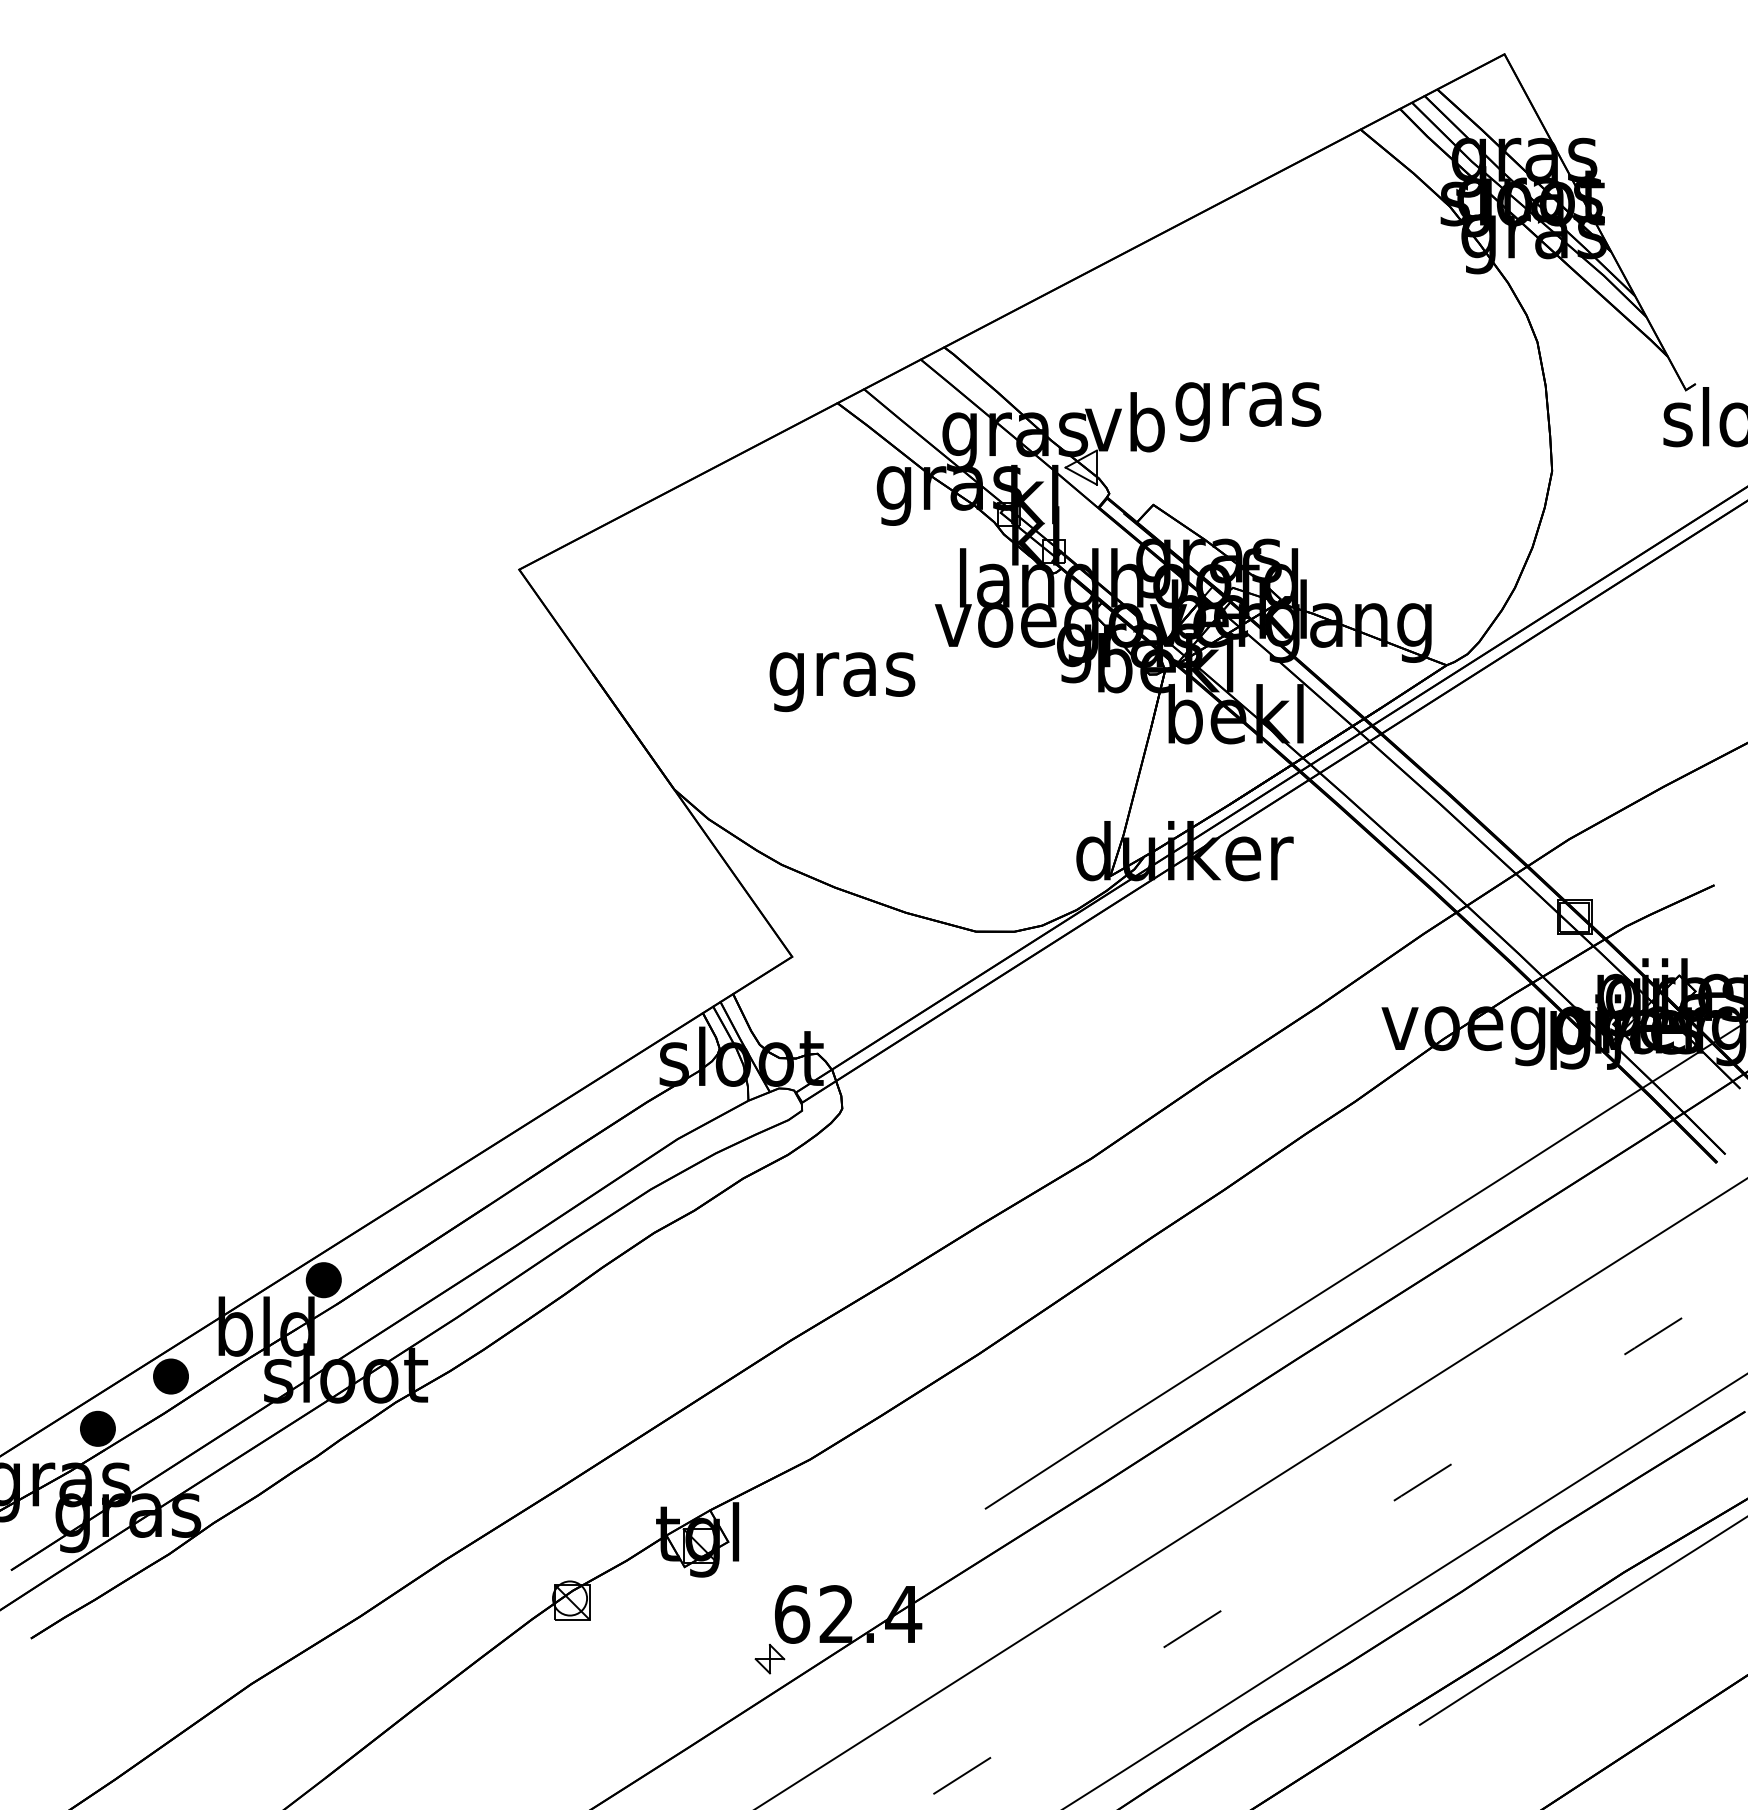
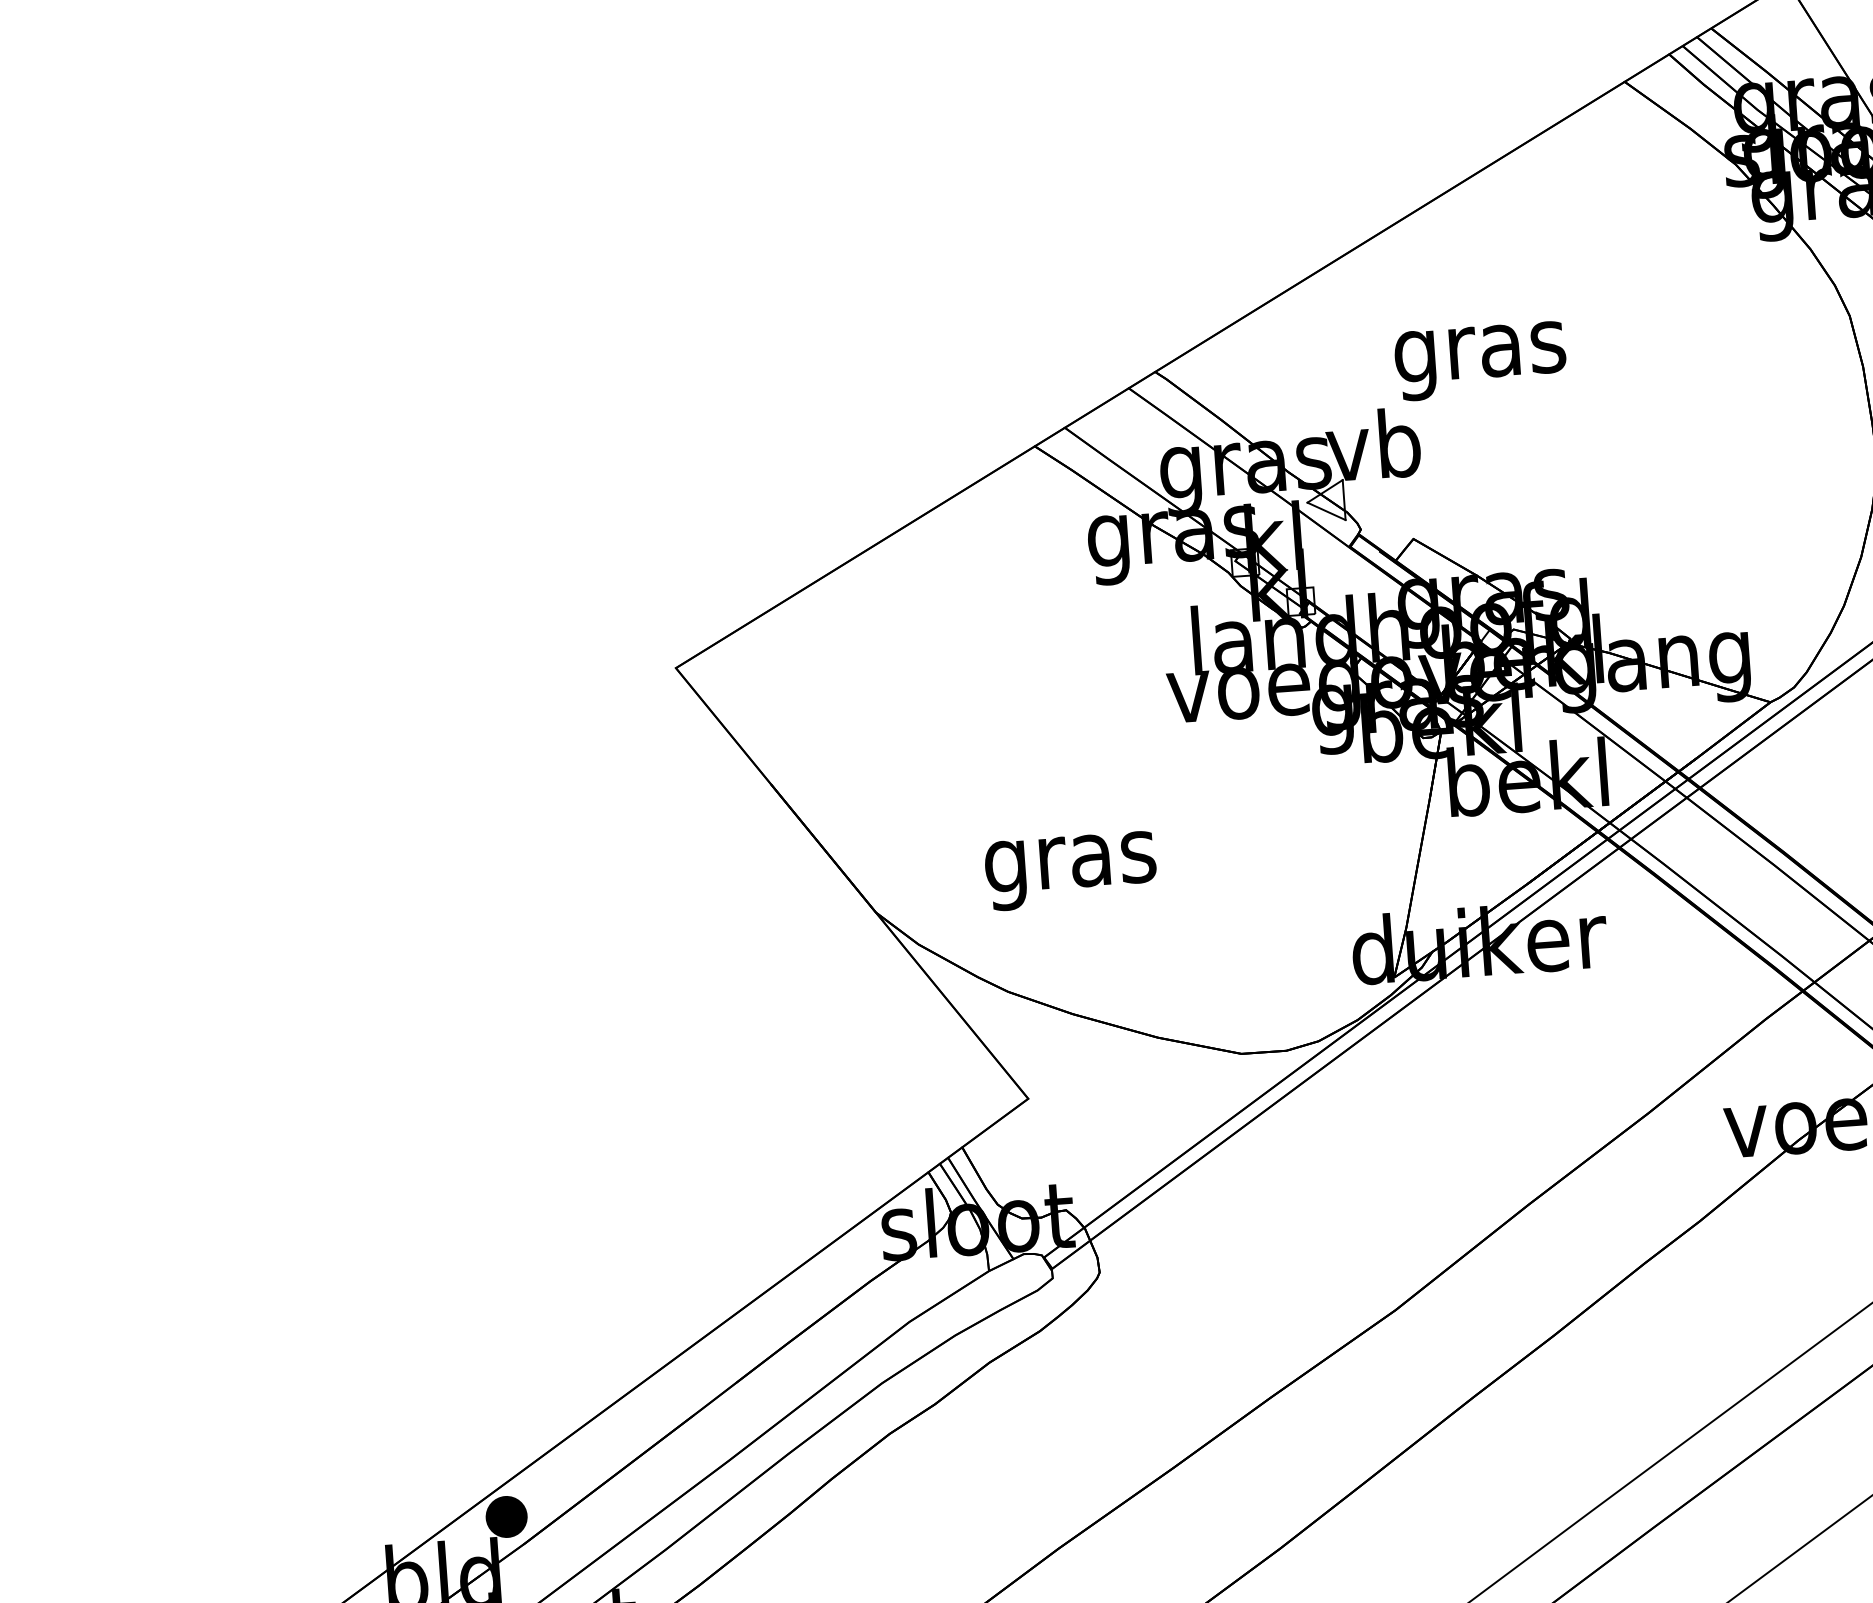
text: (1248, 411) -> (1480, 360), moved
text: (842, 682) -> (1071, 871), moved

